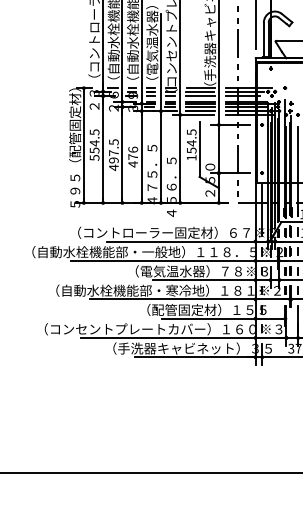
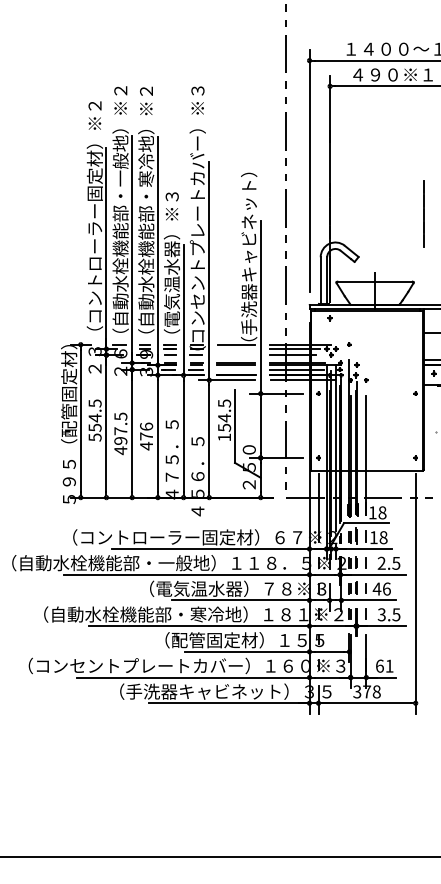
line: (199, 91) -> (235, 349), removed
line: (200, 96) -> (236, 355), removed
line: (200, 106) -> (236, 369), removed

